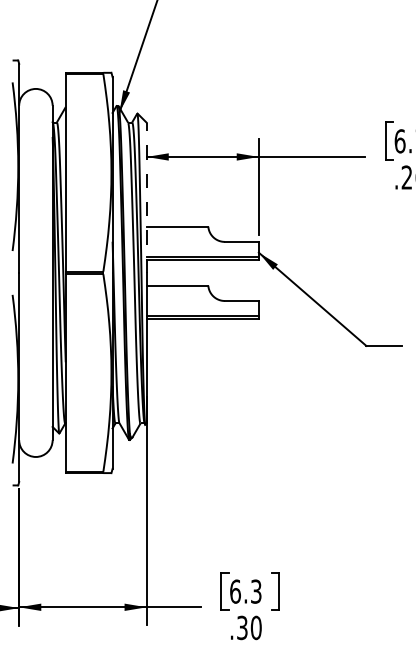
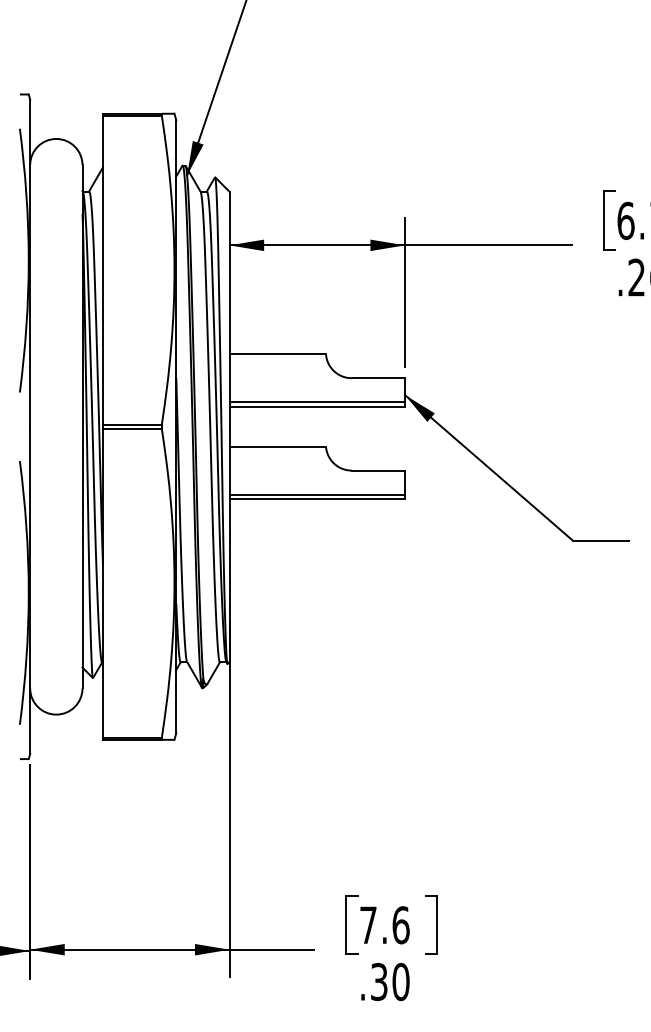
line: (146, 197) -> (229, 308), dashed -> solid
text: (245, 591) -> (384, 925), 6.3 -> 7.6

